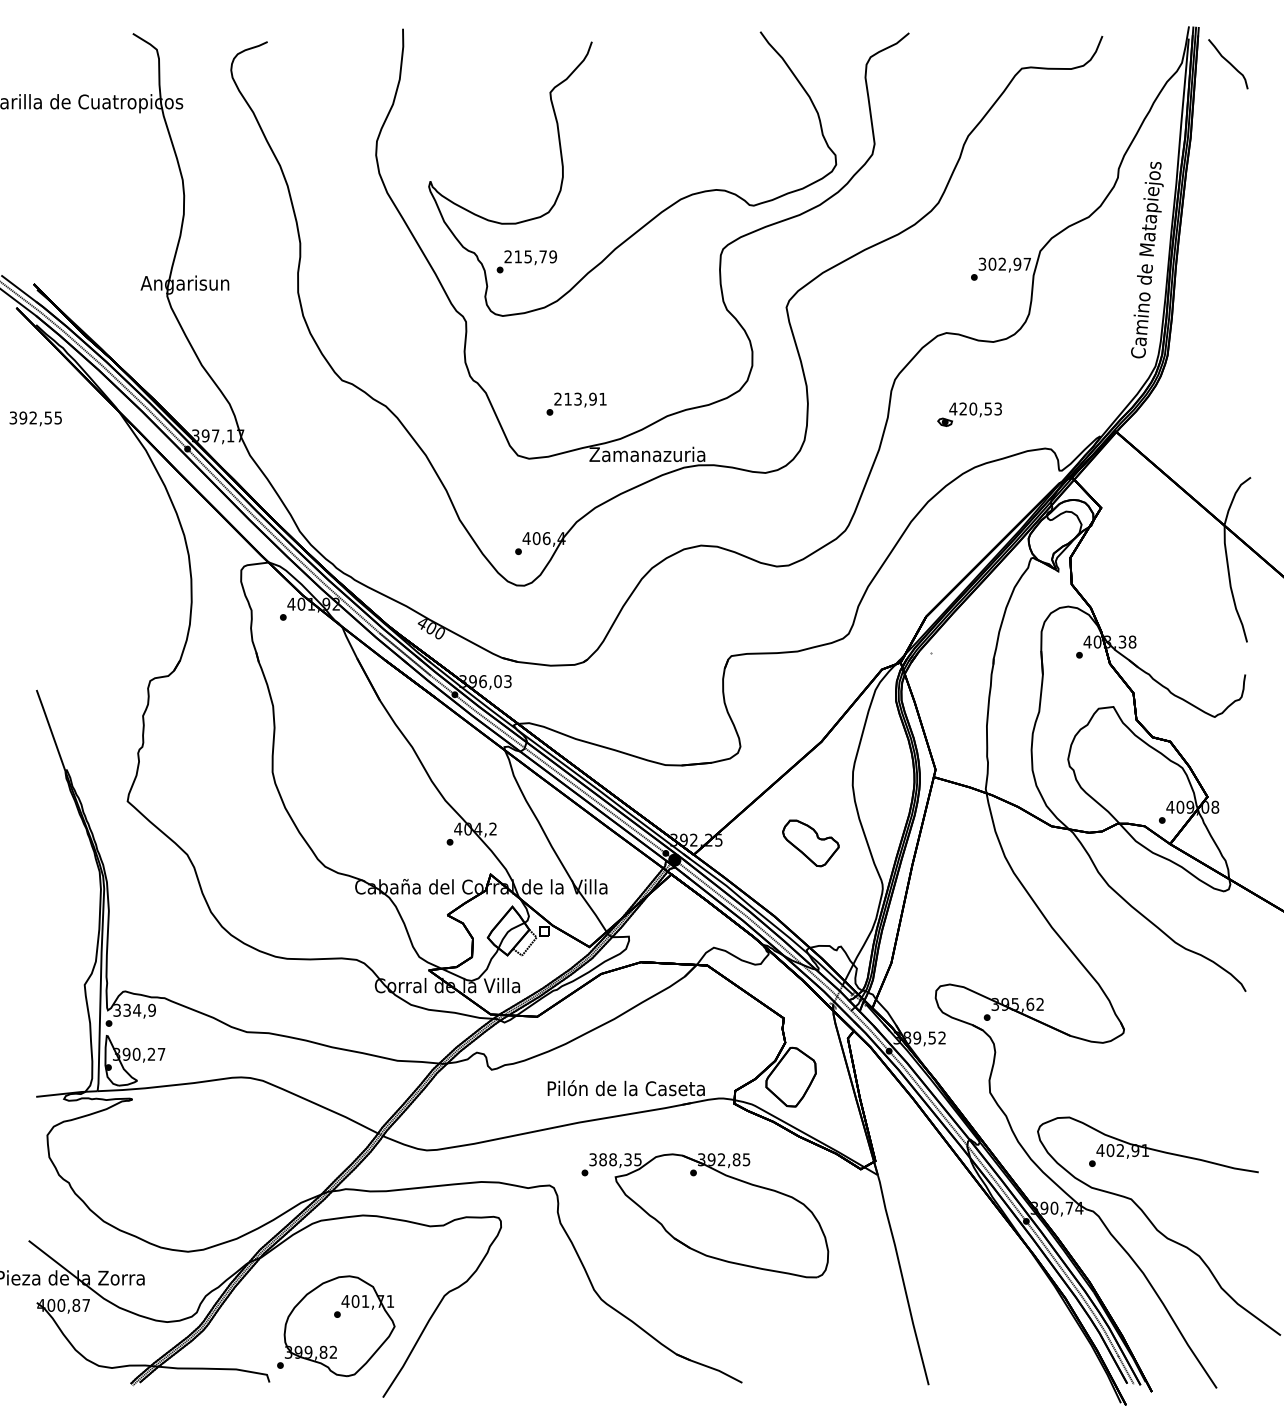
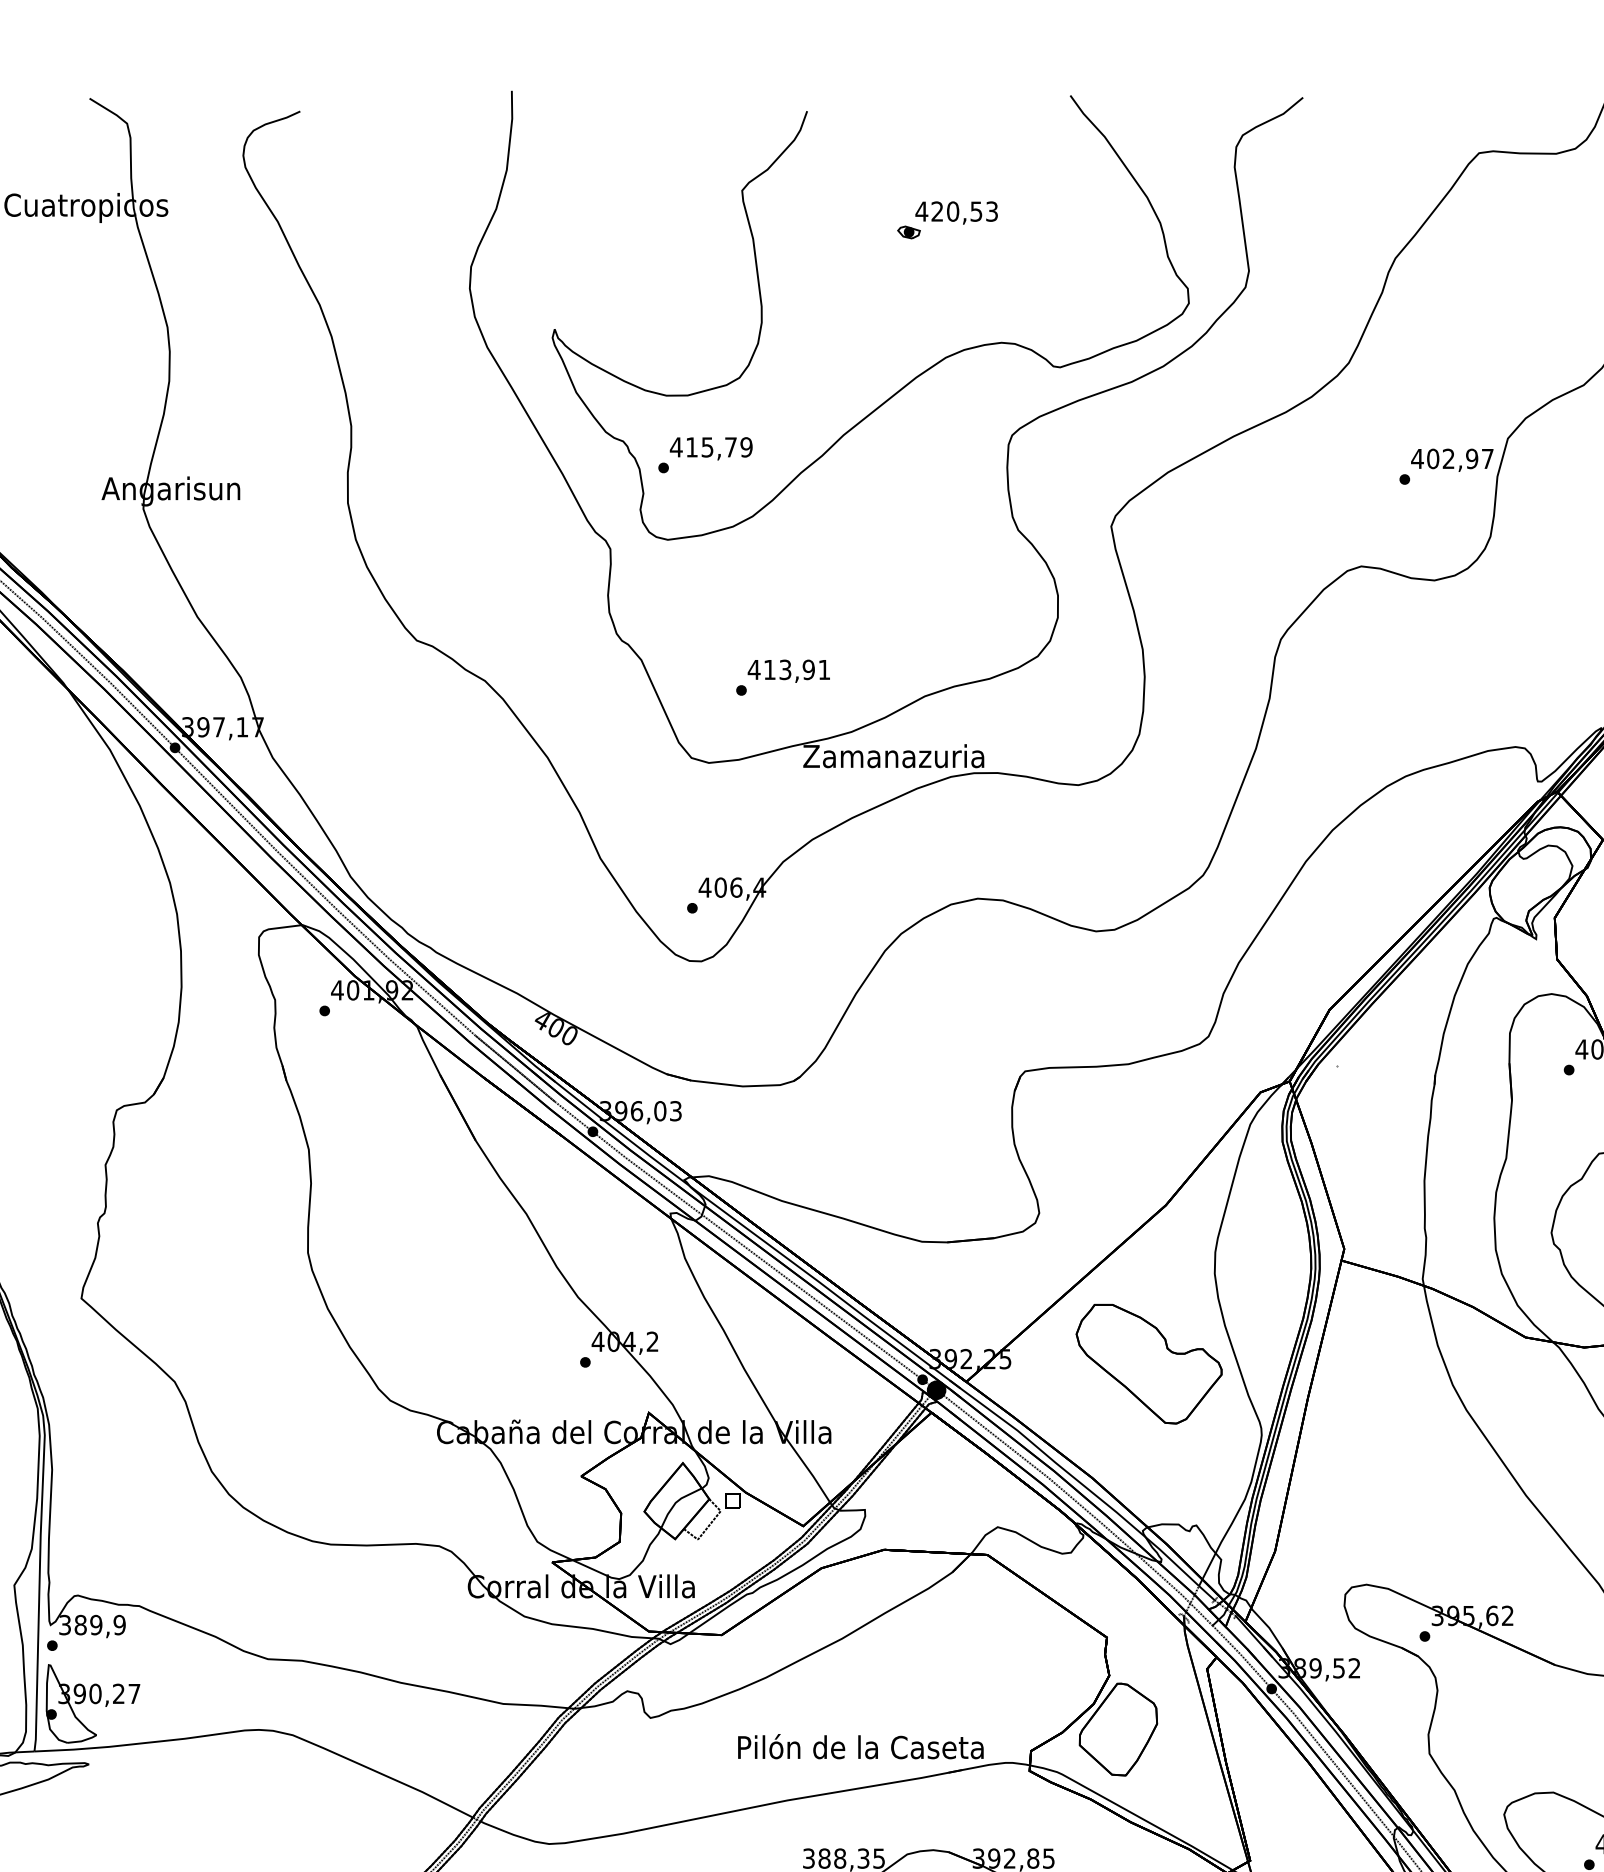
text: (508, 256) -> (676, 446), 215,79 -> 415,79
text: (982, 263) -> (1417, 457), 302,97 -> 402,97
text: (558, 398) -> (754, 668), 213,91 -> 413,91
part: (969, 414) -> (947, 220), moved
part: (810, 843) -> (1148, 1364), size x1.67
text: (132, 1009) -> (89, 1623), 334,9 -> 389,9

